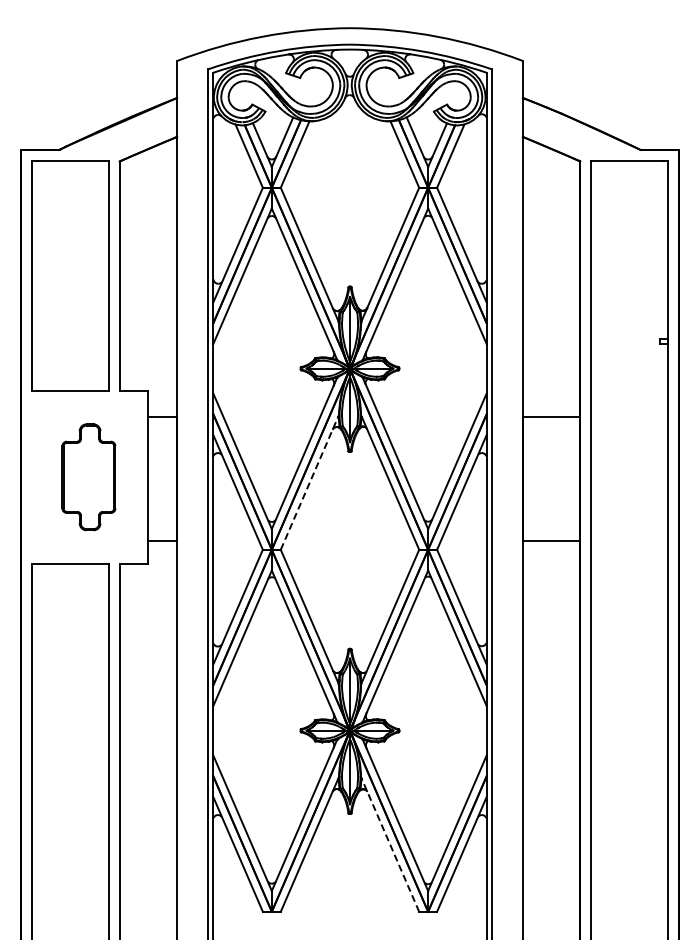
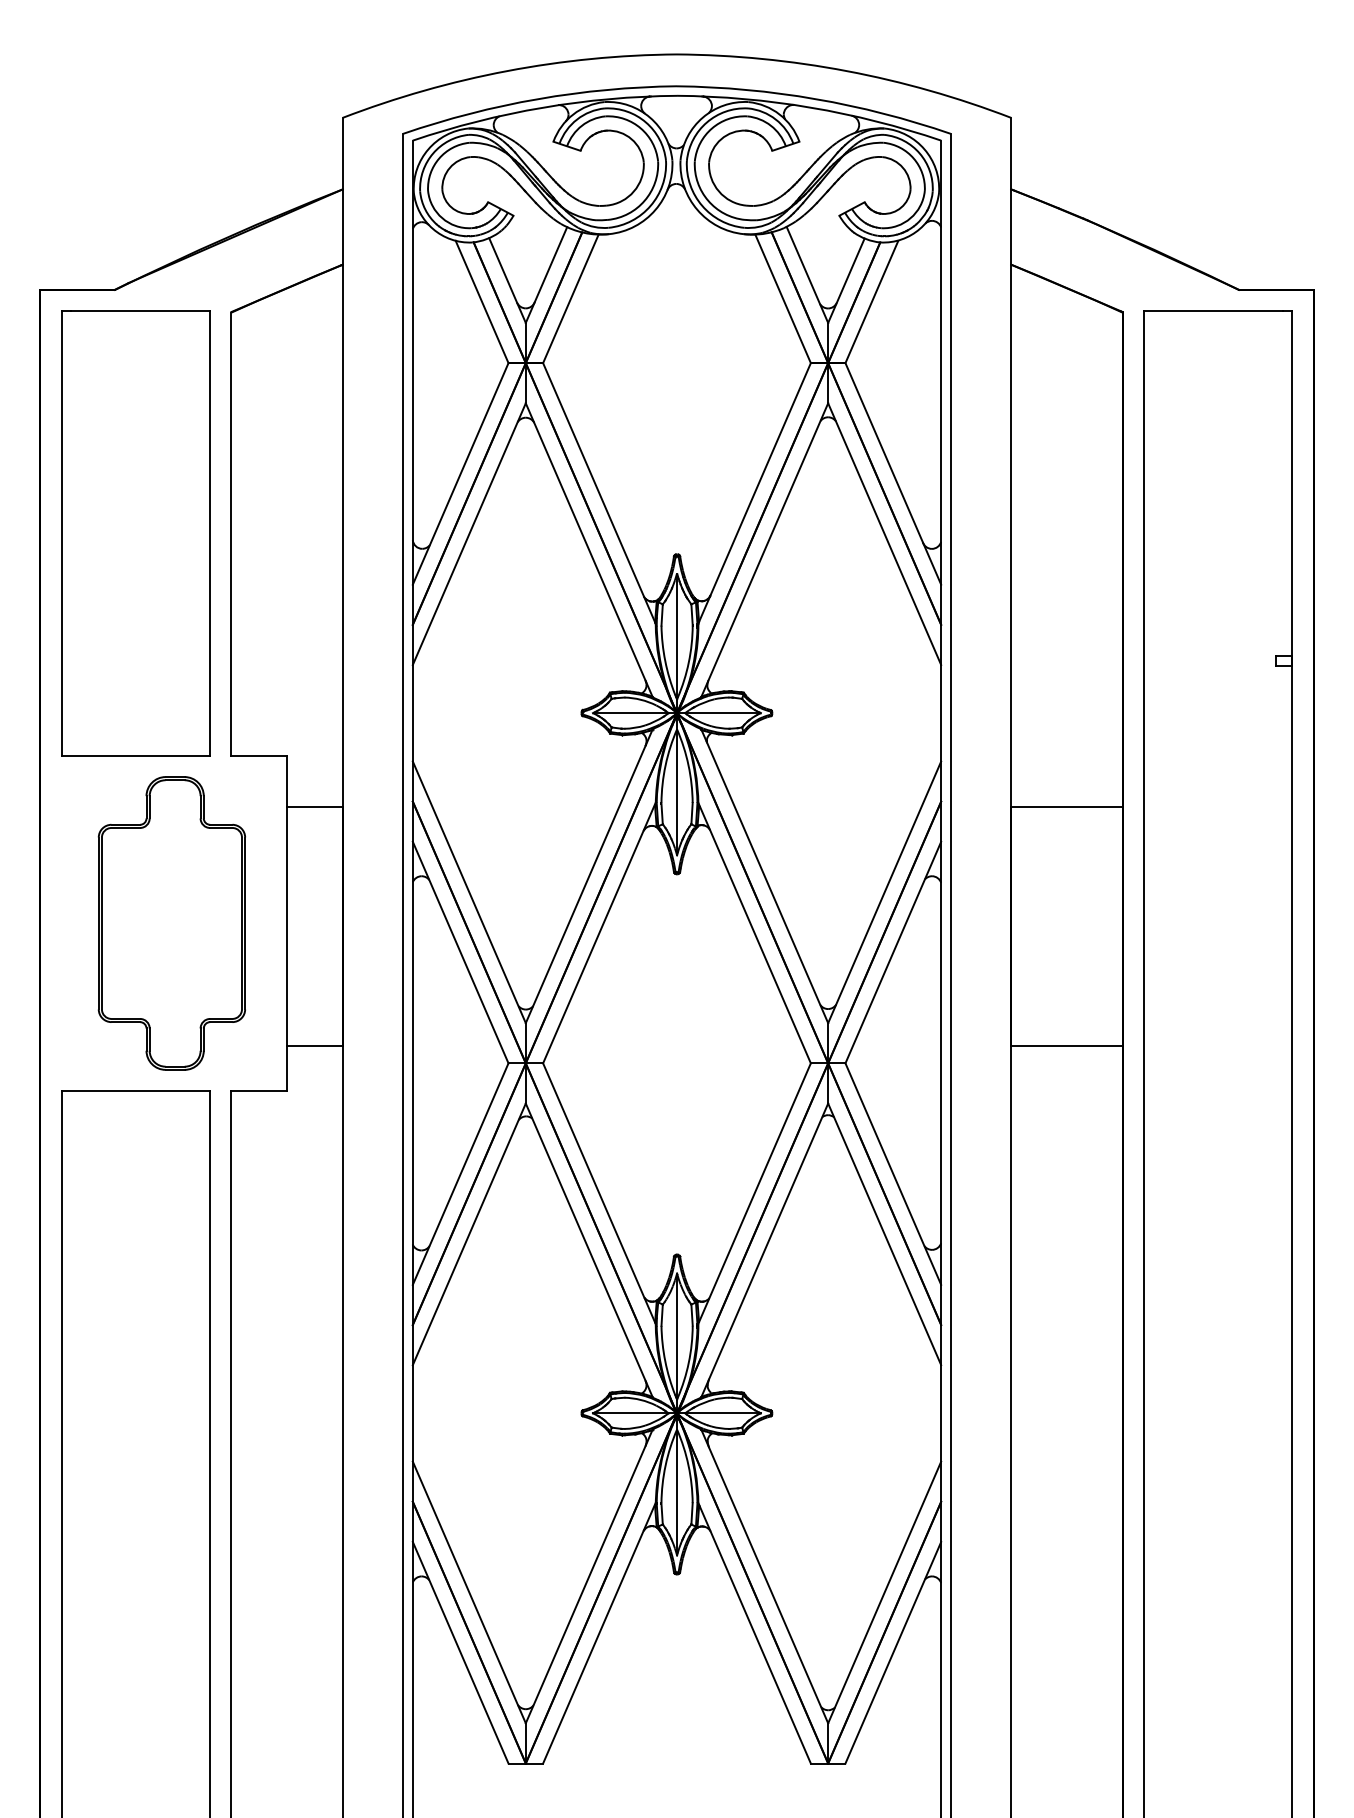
part: (88, 476) -> (171, 921), size x1.43
line: (310, 481) -> (600, 931), dashed -> solid
line: (389, 844) -> (753, 1633), dashed -> solid

